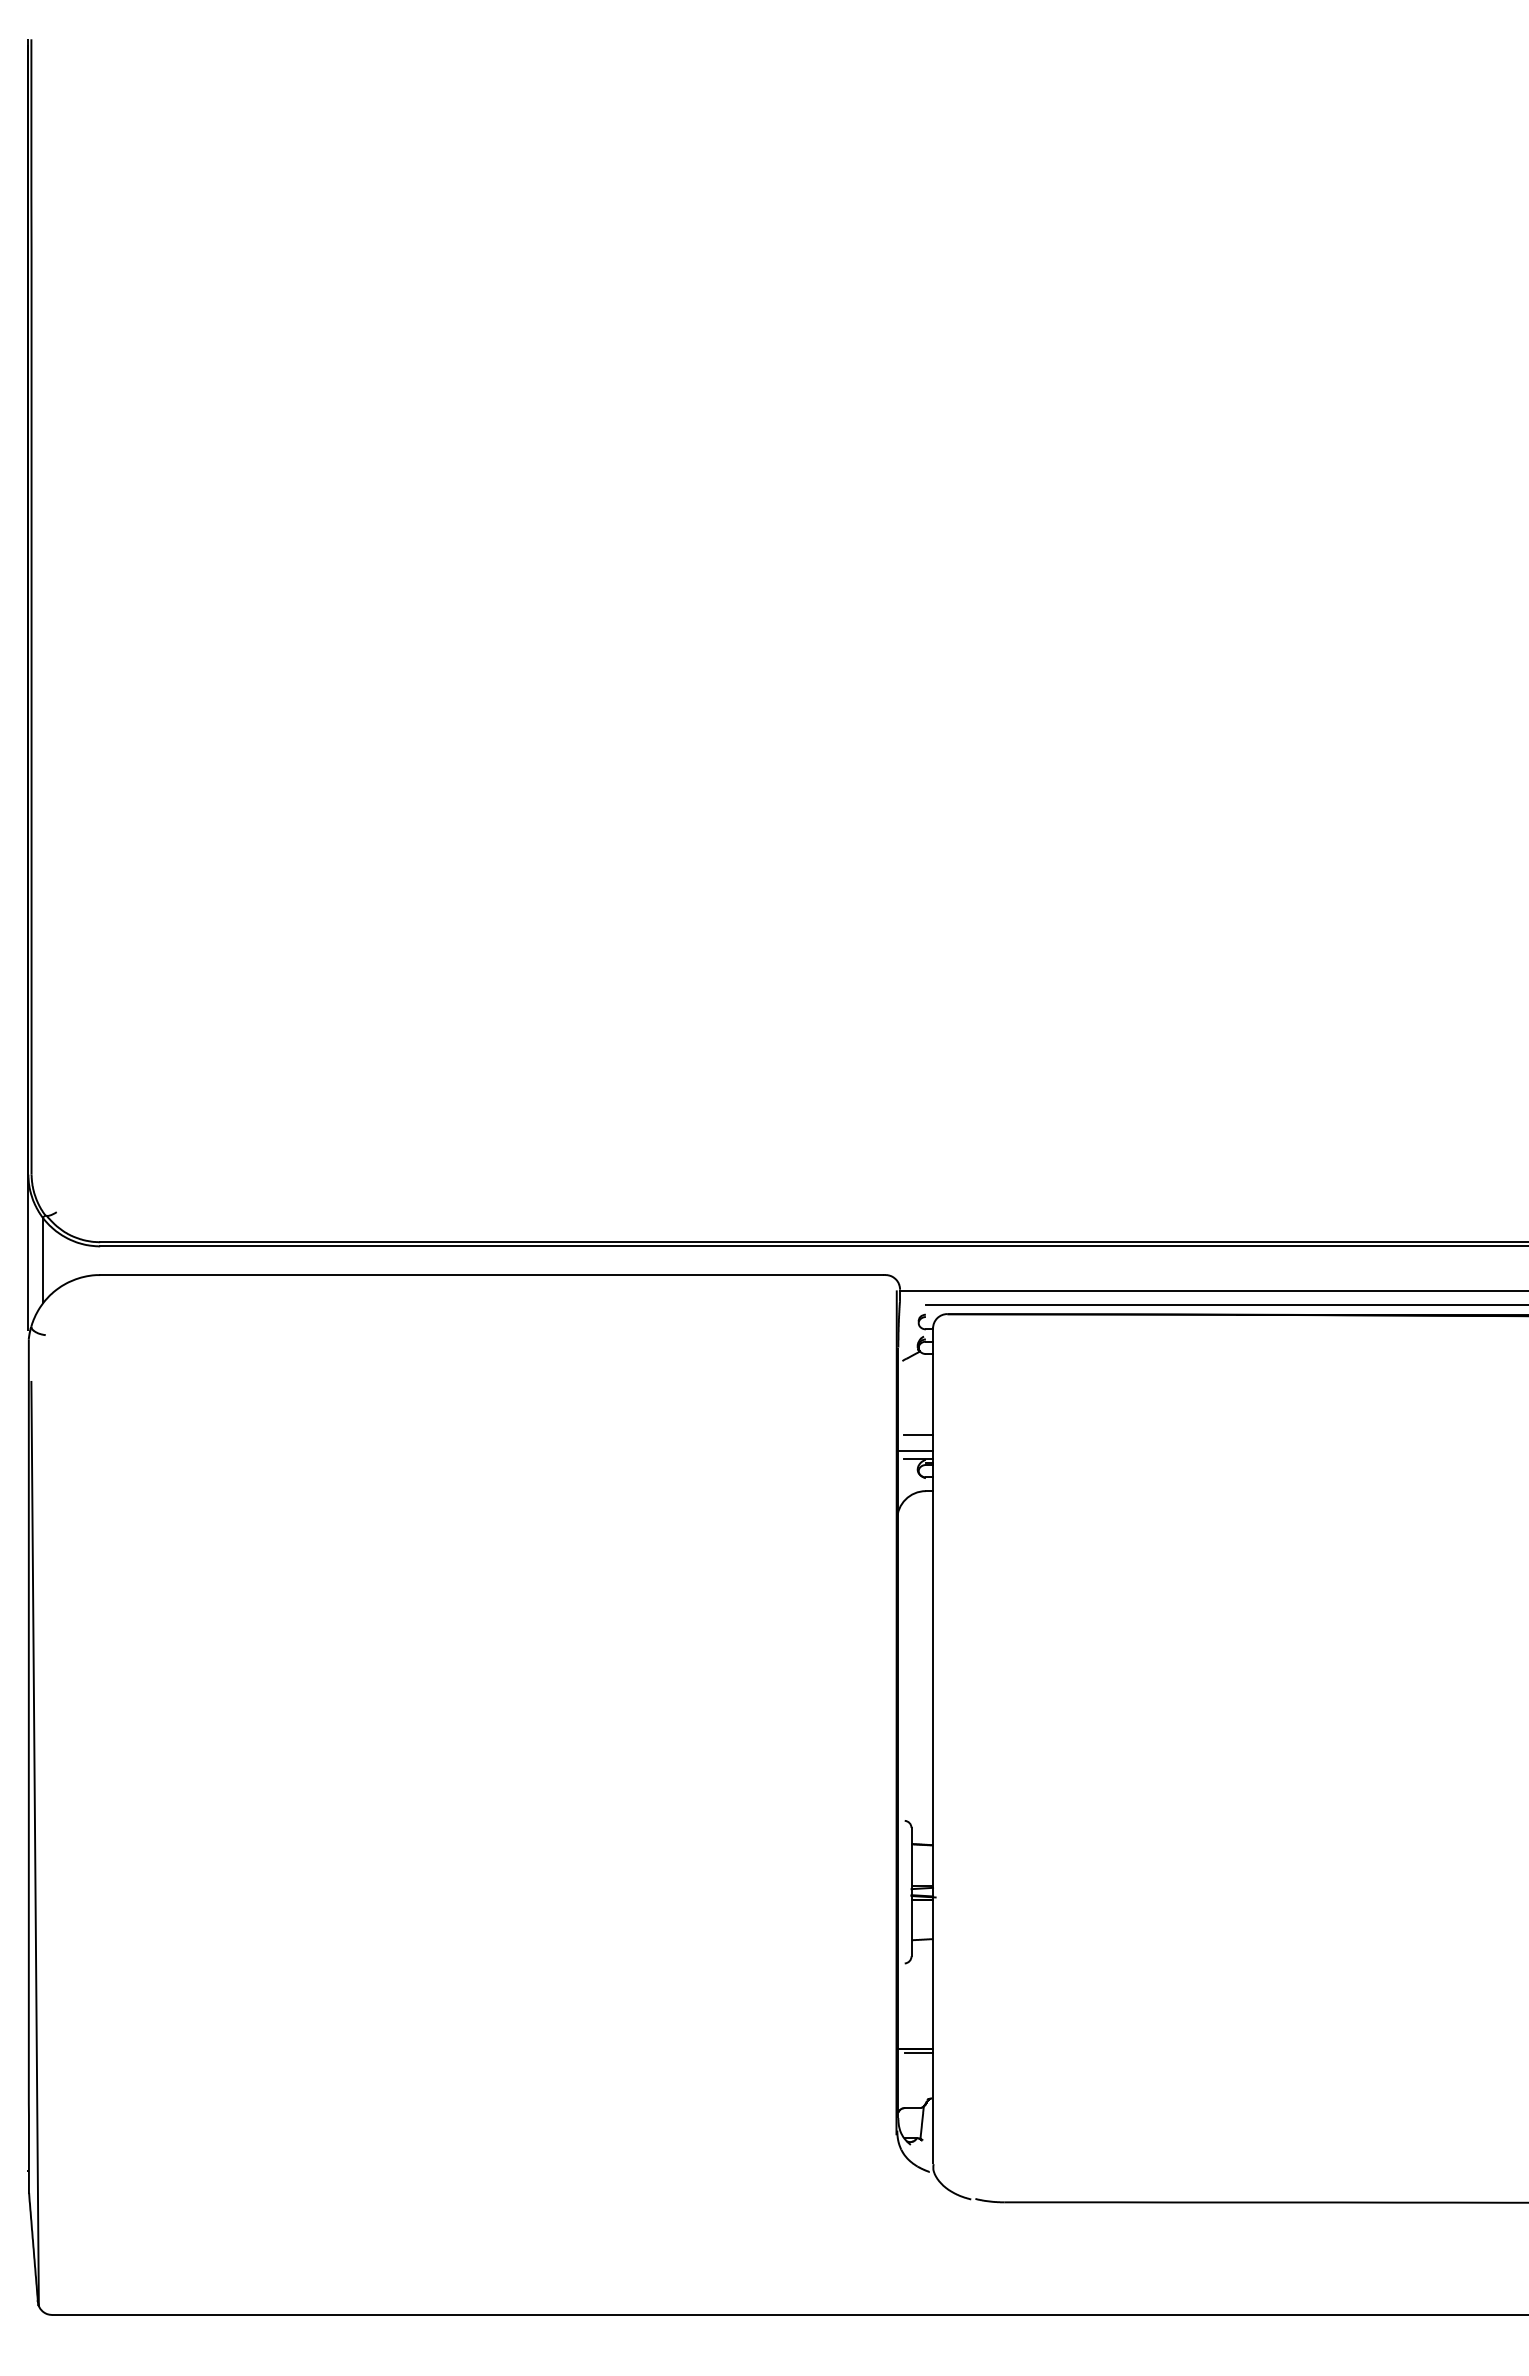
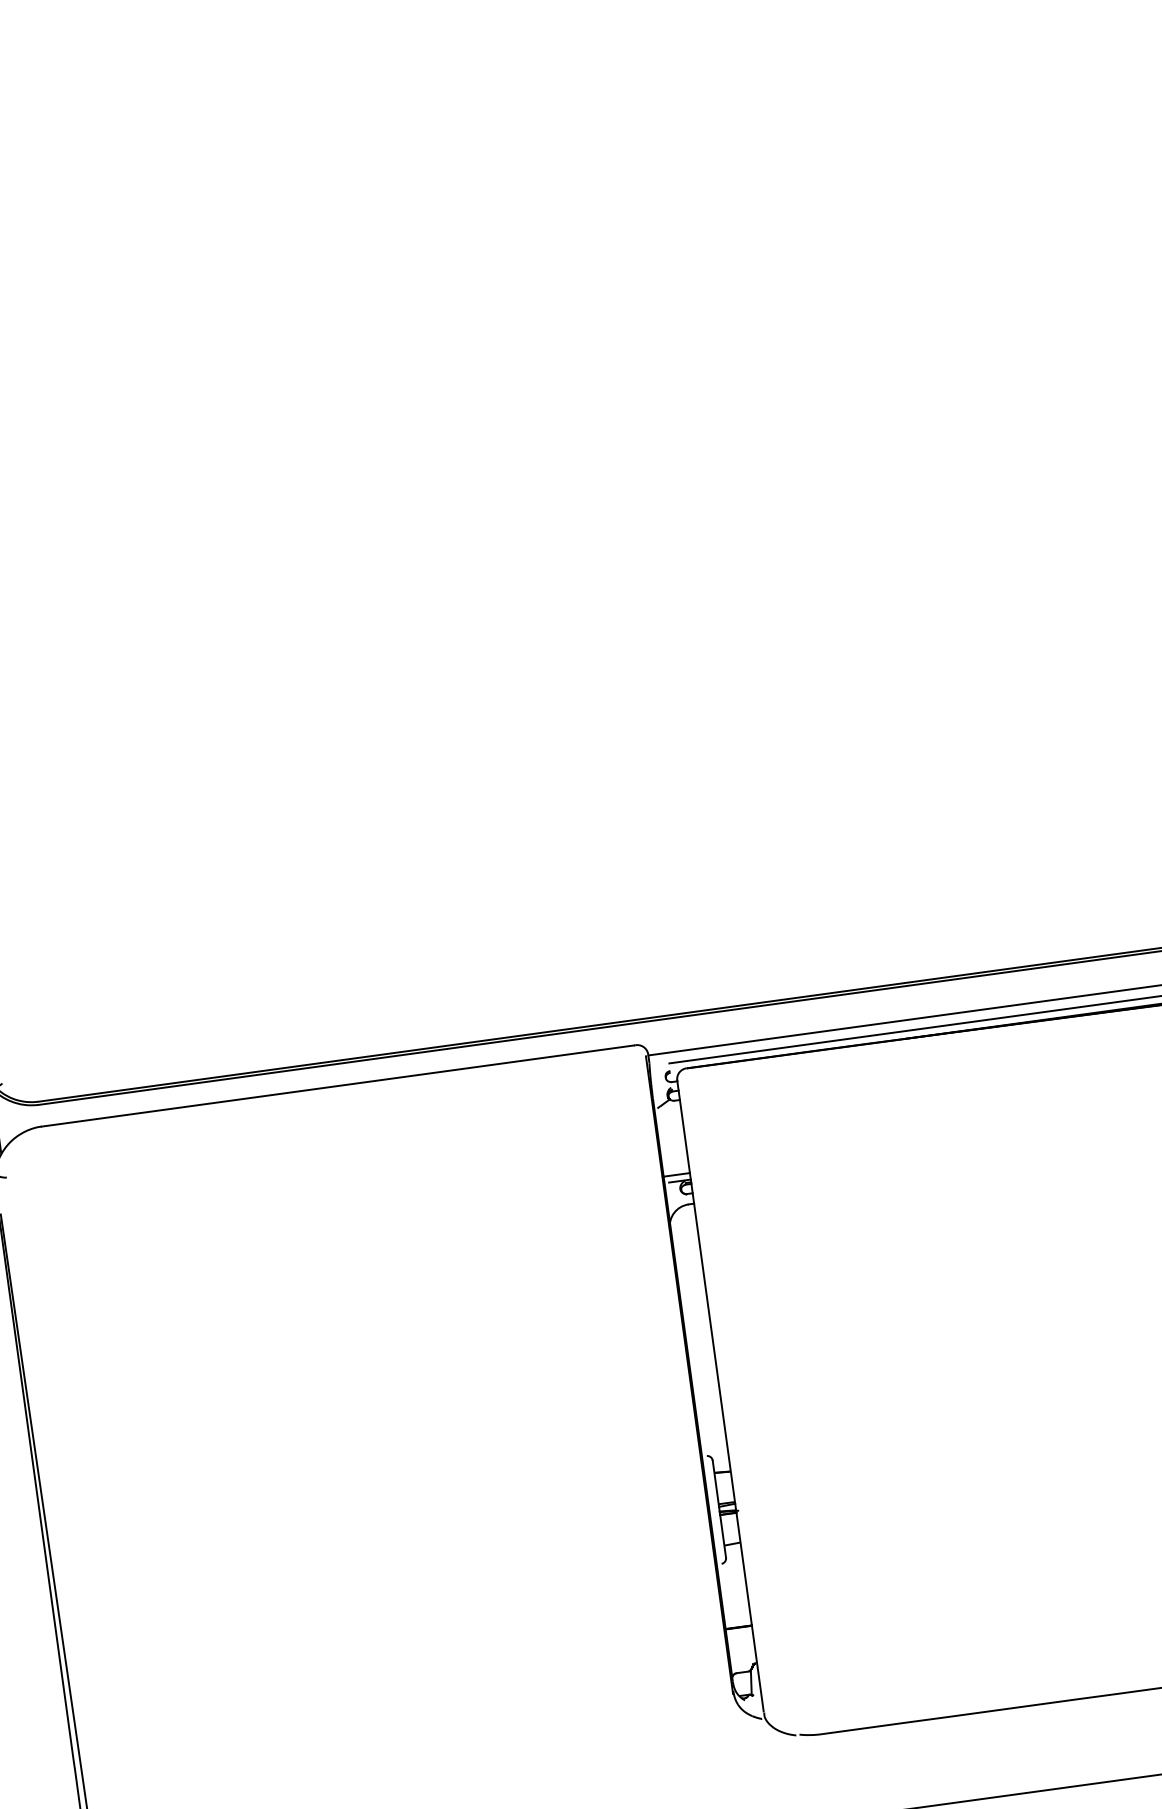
line: (918, 1434) -> (677, 1162), removed
line: (919, 2053) -> (742, 1630), removed

